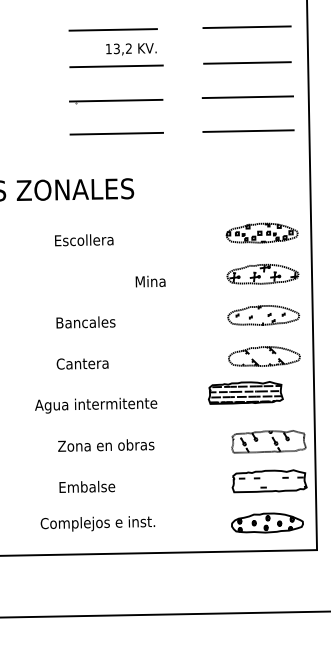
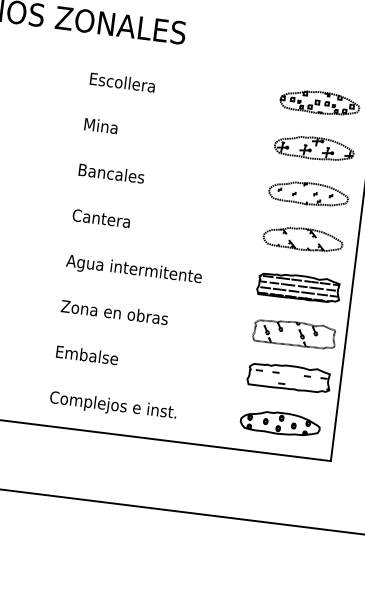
text: (150, 281) -> (101, 125), moved
part: (245, 392) -> (298, 286), moved
text: (96, 405) -> (134, 270), moved
text: (97, 523) -> (112, 405), moved

